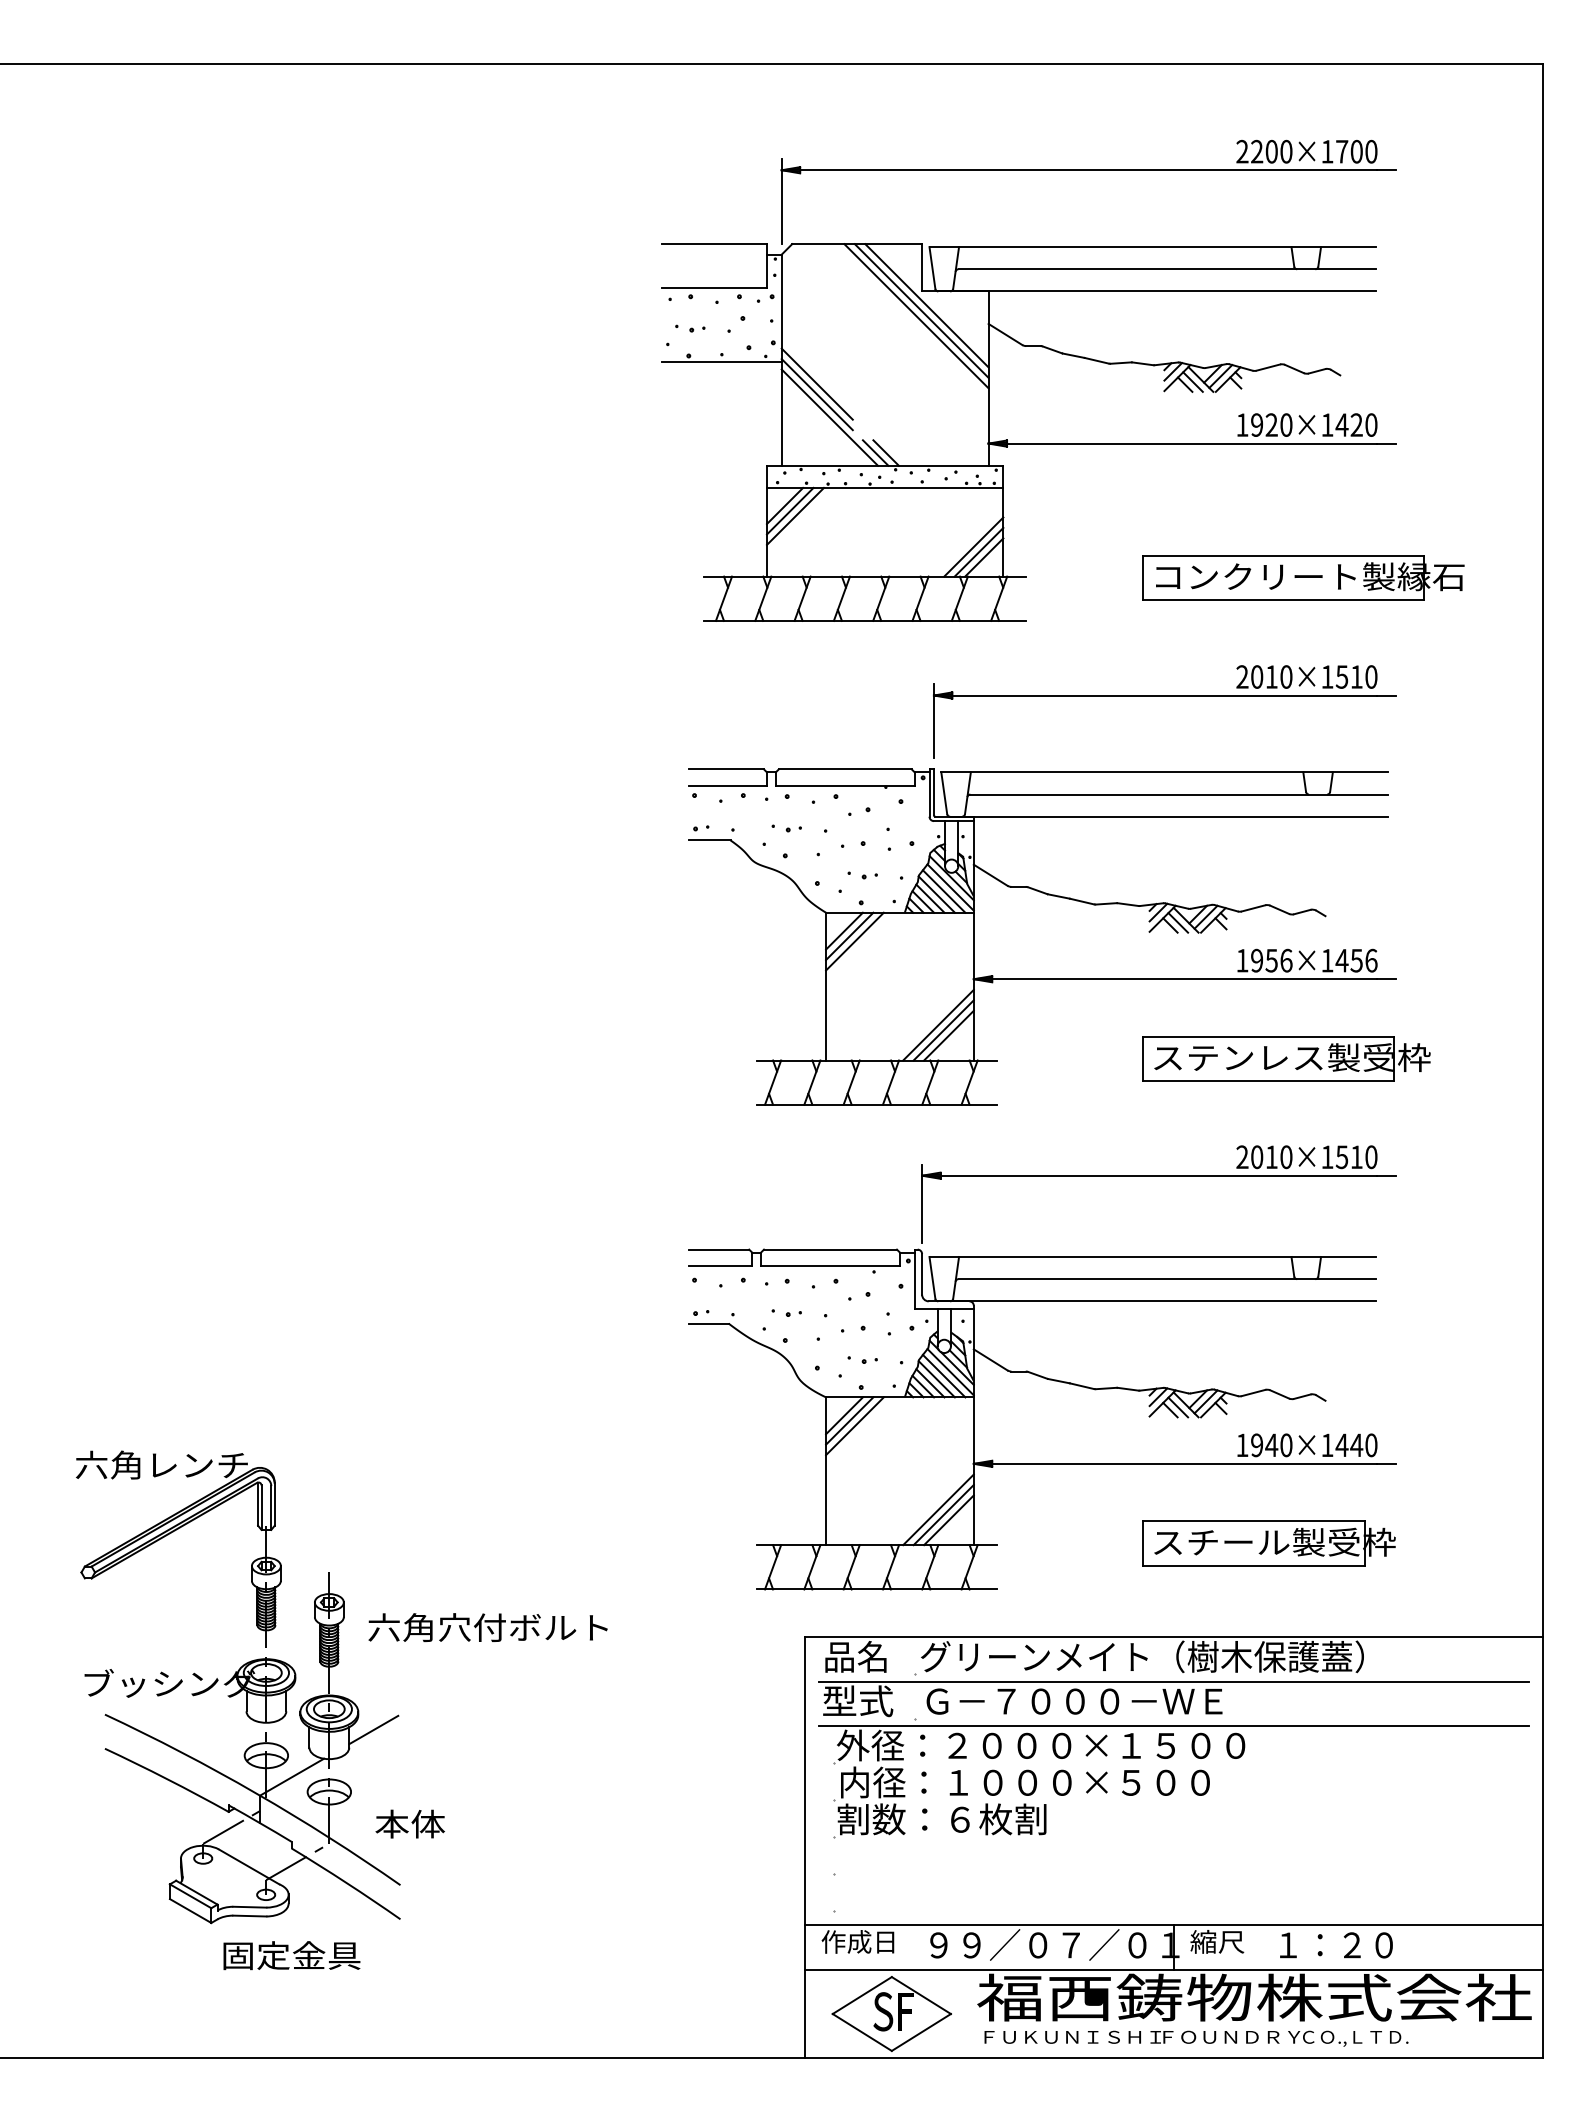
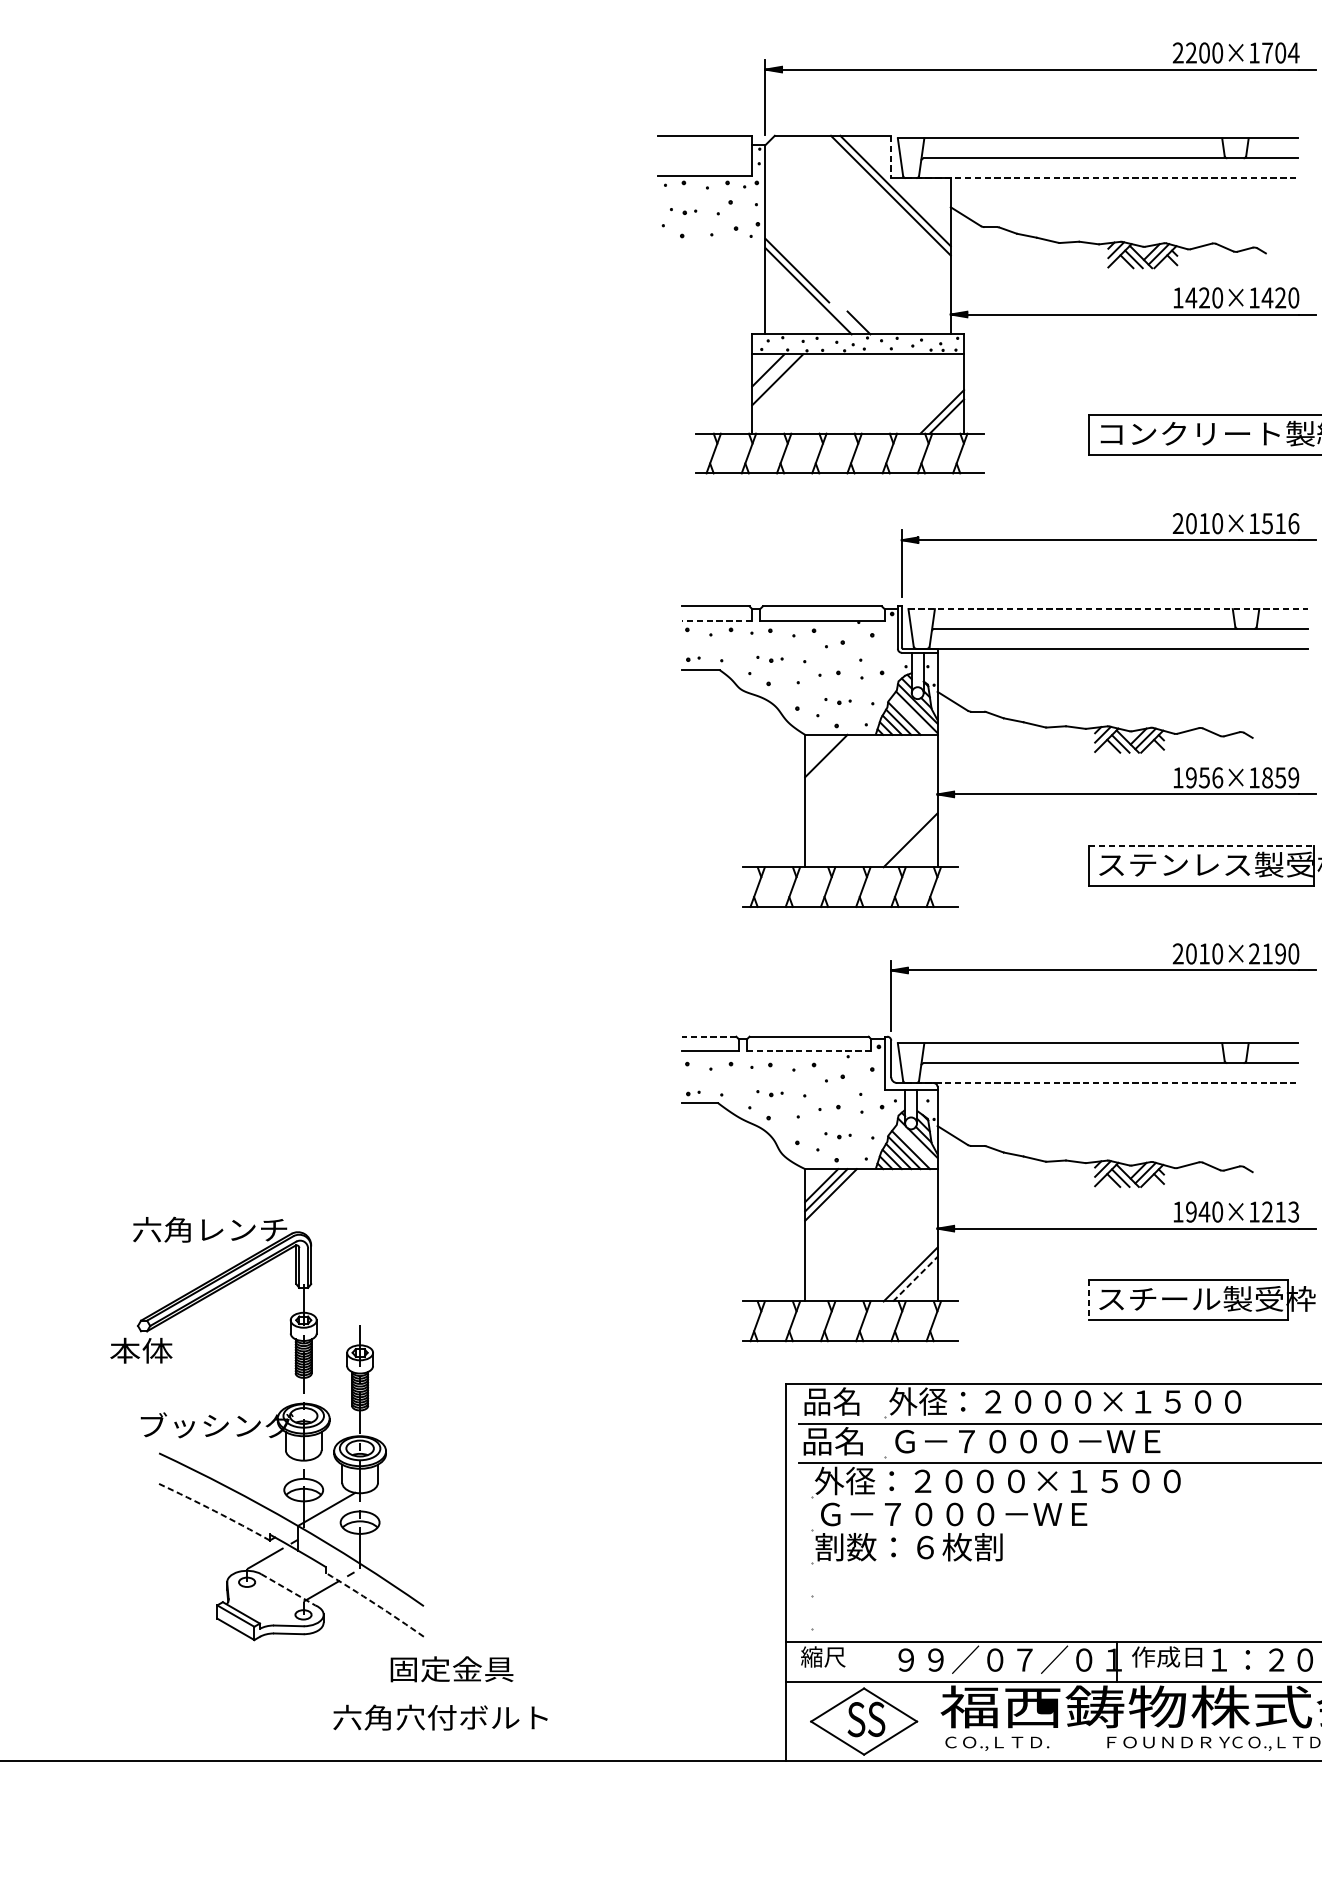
text: (1370, 151) -> (1292, 52), 2200×1700 -> 2200×1704
line: (922, 267) -> (891, 156), solid -> dashed
line: (1157, 291) -> (1102, 178), solid -> dashed
line: (916, 316) -> (886, 200), removed
line: (721, 362) -> (711, 241), removed
line: (816, 383) -> (796, 260), removed
text: (1256, 424) -> (1190, 297), 1920×1420 -> 1420×1420
line: (875, 452) -> (849, 322), removed
line: (789, 510) -> (772, 374), removed
line: (973, 546) -> (937, 406), removed
text: (1371, 676) -> (1293, 523), 2010×1510 -> 2010×1516
line: (1164, 772) -> (1108, 609), solid -> dashed
line: (727, 785) -> (716, 620), solid -> dashed
line: (943, 891) -> (910, 715), removed
line: (844, 930) -> (821, 750), removed
line: (854, 941) -> (830, 760), removed
text: (1356, 960) -> (1280, 777), 1956×1456 -> 1956×1859
line: (938, 1024) -> (905, 834), removed
line: (948, 1035) -> (914, 844), removed
line: (1268, 1036) -> (1201, 845), solid -> dashed
text: (1341, 1157) -> (1267, 954), 2010×1510 -> 2010×2190
line: (718, 1249) -> (708, 1036), solid -> dashed
line: (830, 1265) -> (809, 1050), solid -> dashed
line: (1157, 1301) -> (1102, 1083), solid -> dashed
line: (950, 1372) -> (916, 1146), removed
text: (1356, 1445) -> (1280, 1212), 1940×1440 -> 1940×1213
line: (938, 1509) -> (905, 1269), removed
line: (949, 1519) -> (915, 1278), solid -> dashed
line: (1143, 1543) -> (1089, 1300), solid -> dashed
text: (487, 1627) -> (440, 1717), moved
text: (1141, 1656) -> (1087, 1401), グリーンメイト（樹木保護蓋） -> 外径：２０００×１５００
text: (858, 1701) -> (834, 1441), 型式 -> 品名
line: (373, 1729) -> (399, 1466), removed
arc: (167, 1779) -> (215, 1511), solid -> dashed
text: (1025, 1782) -> (983, 1514), 内径：１０００×５００ -> Ｇ－７０００－ＷＥ
text: (409, 1823) -> (140, 1350), moved
line: (249, 1866) -> (288, 1589), solid -> dashed
arc: (346, 1882) -> (375, 1603), solid -> dashed
text: (857, 1941) -> (833, 1656), 作成日 -> 縮尺
text: (1229, 1941) -> (1166, 1656), 縮尺 -> 作成日
text: (291, 1955) -> (451, 1669), moved
text: (905, 2011) -> (876, 1719), F -> S
text: (1071, 2038) -> (1025, 1743), ＦＵＫＵＮＩＳＨＩ -> ＣＯ.,ＬＴＤ.

